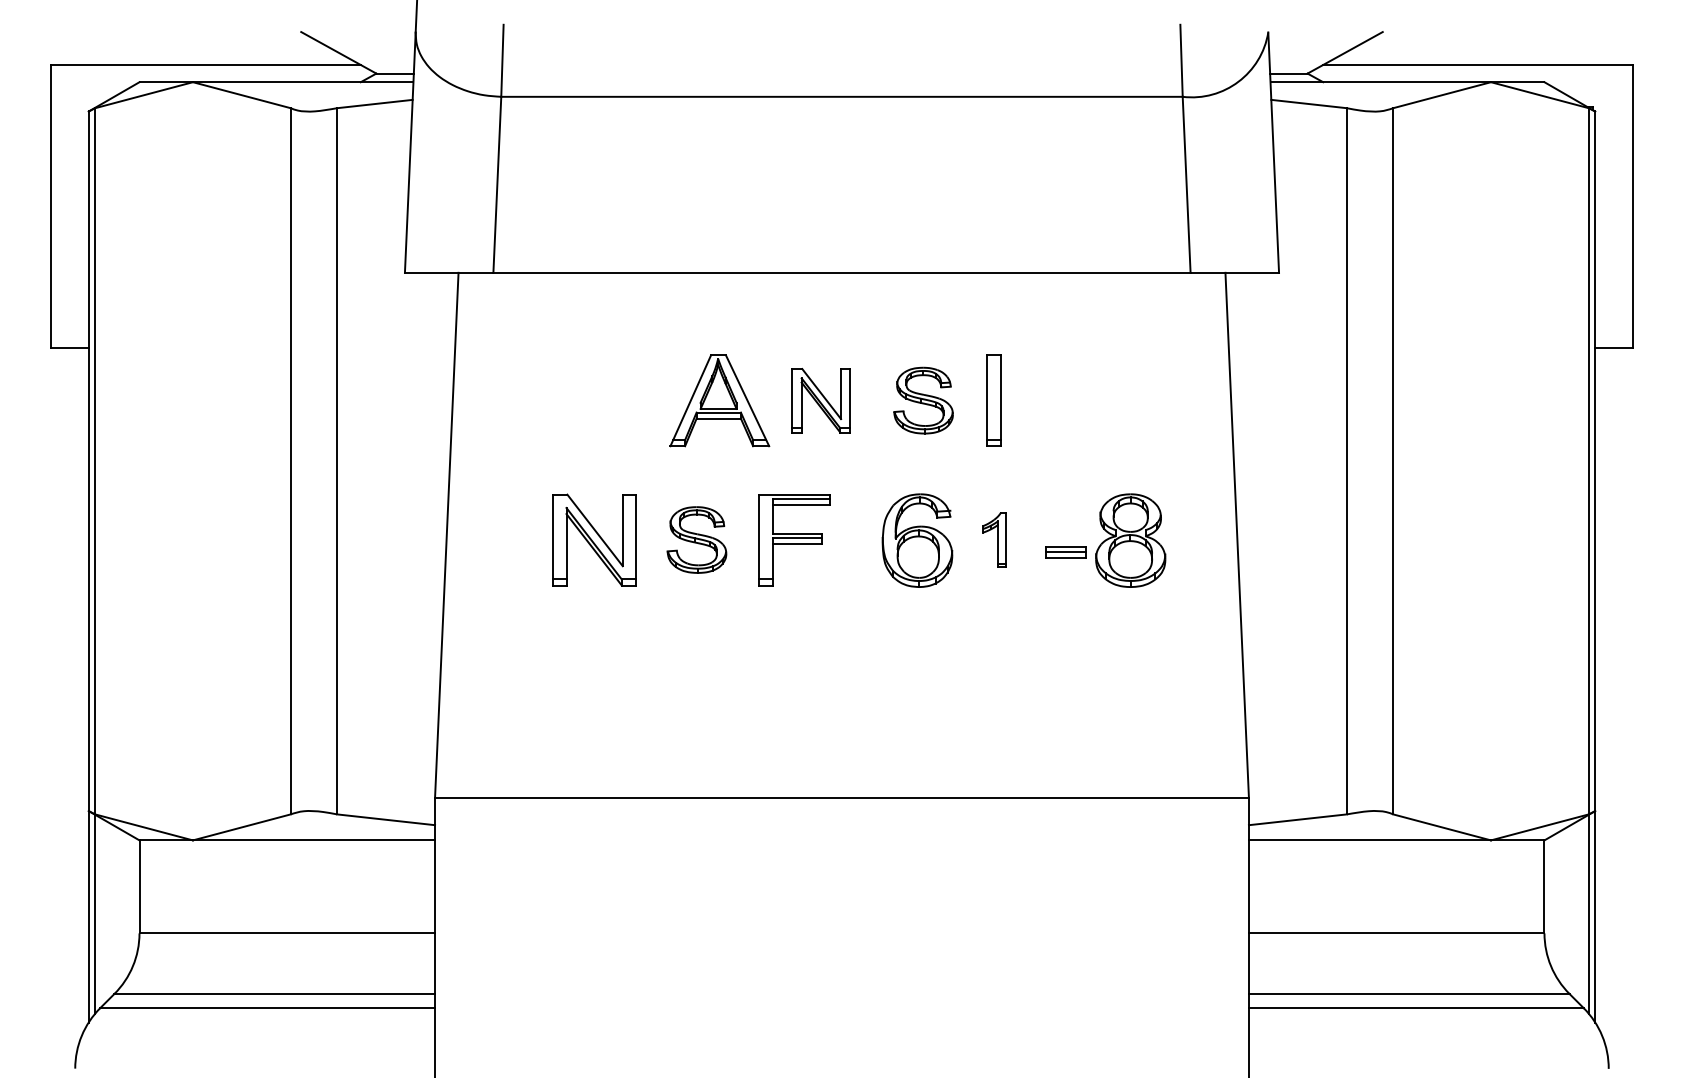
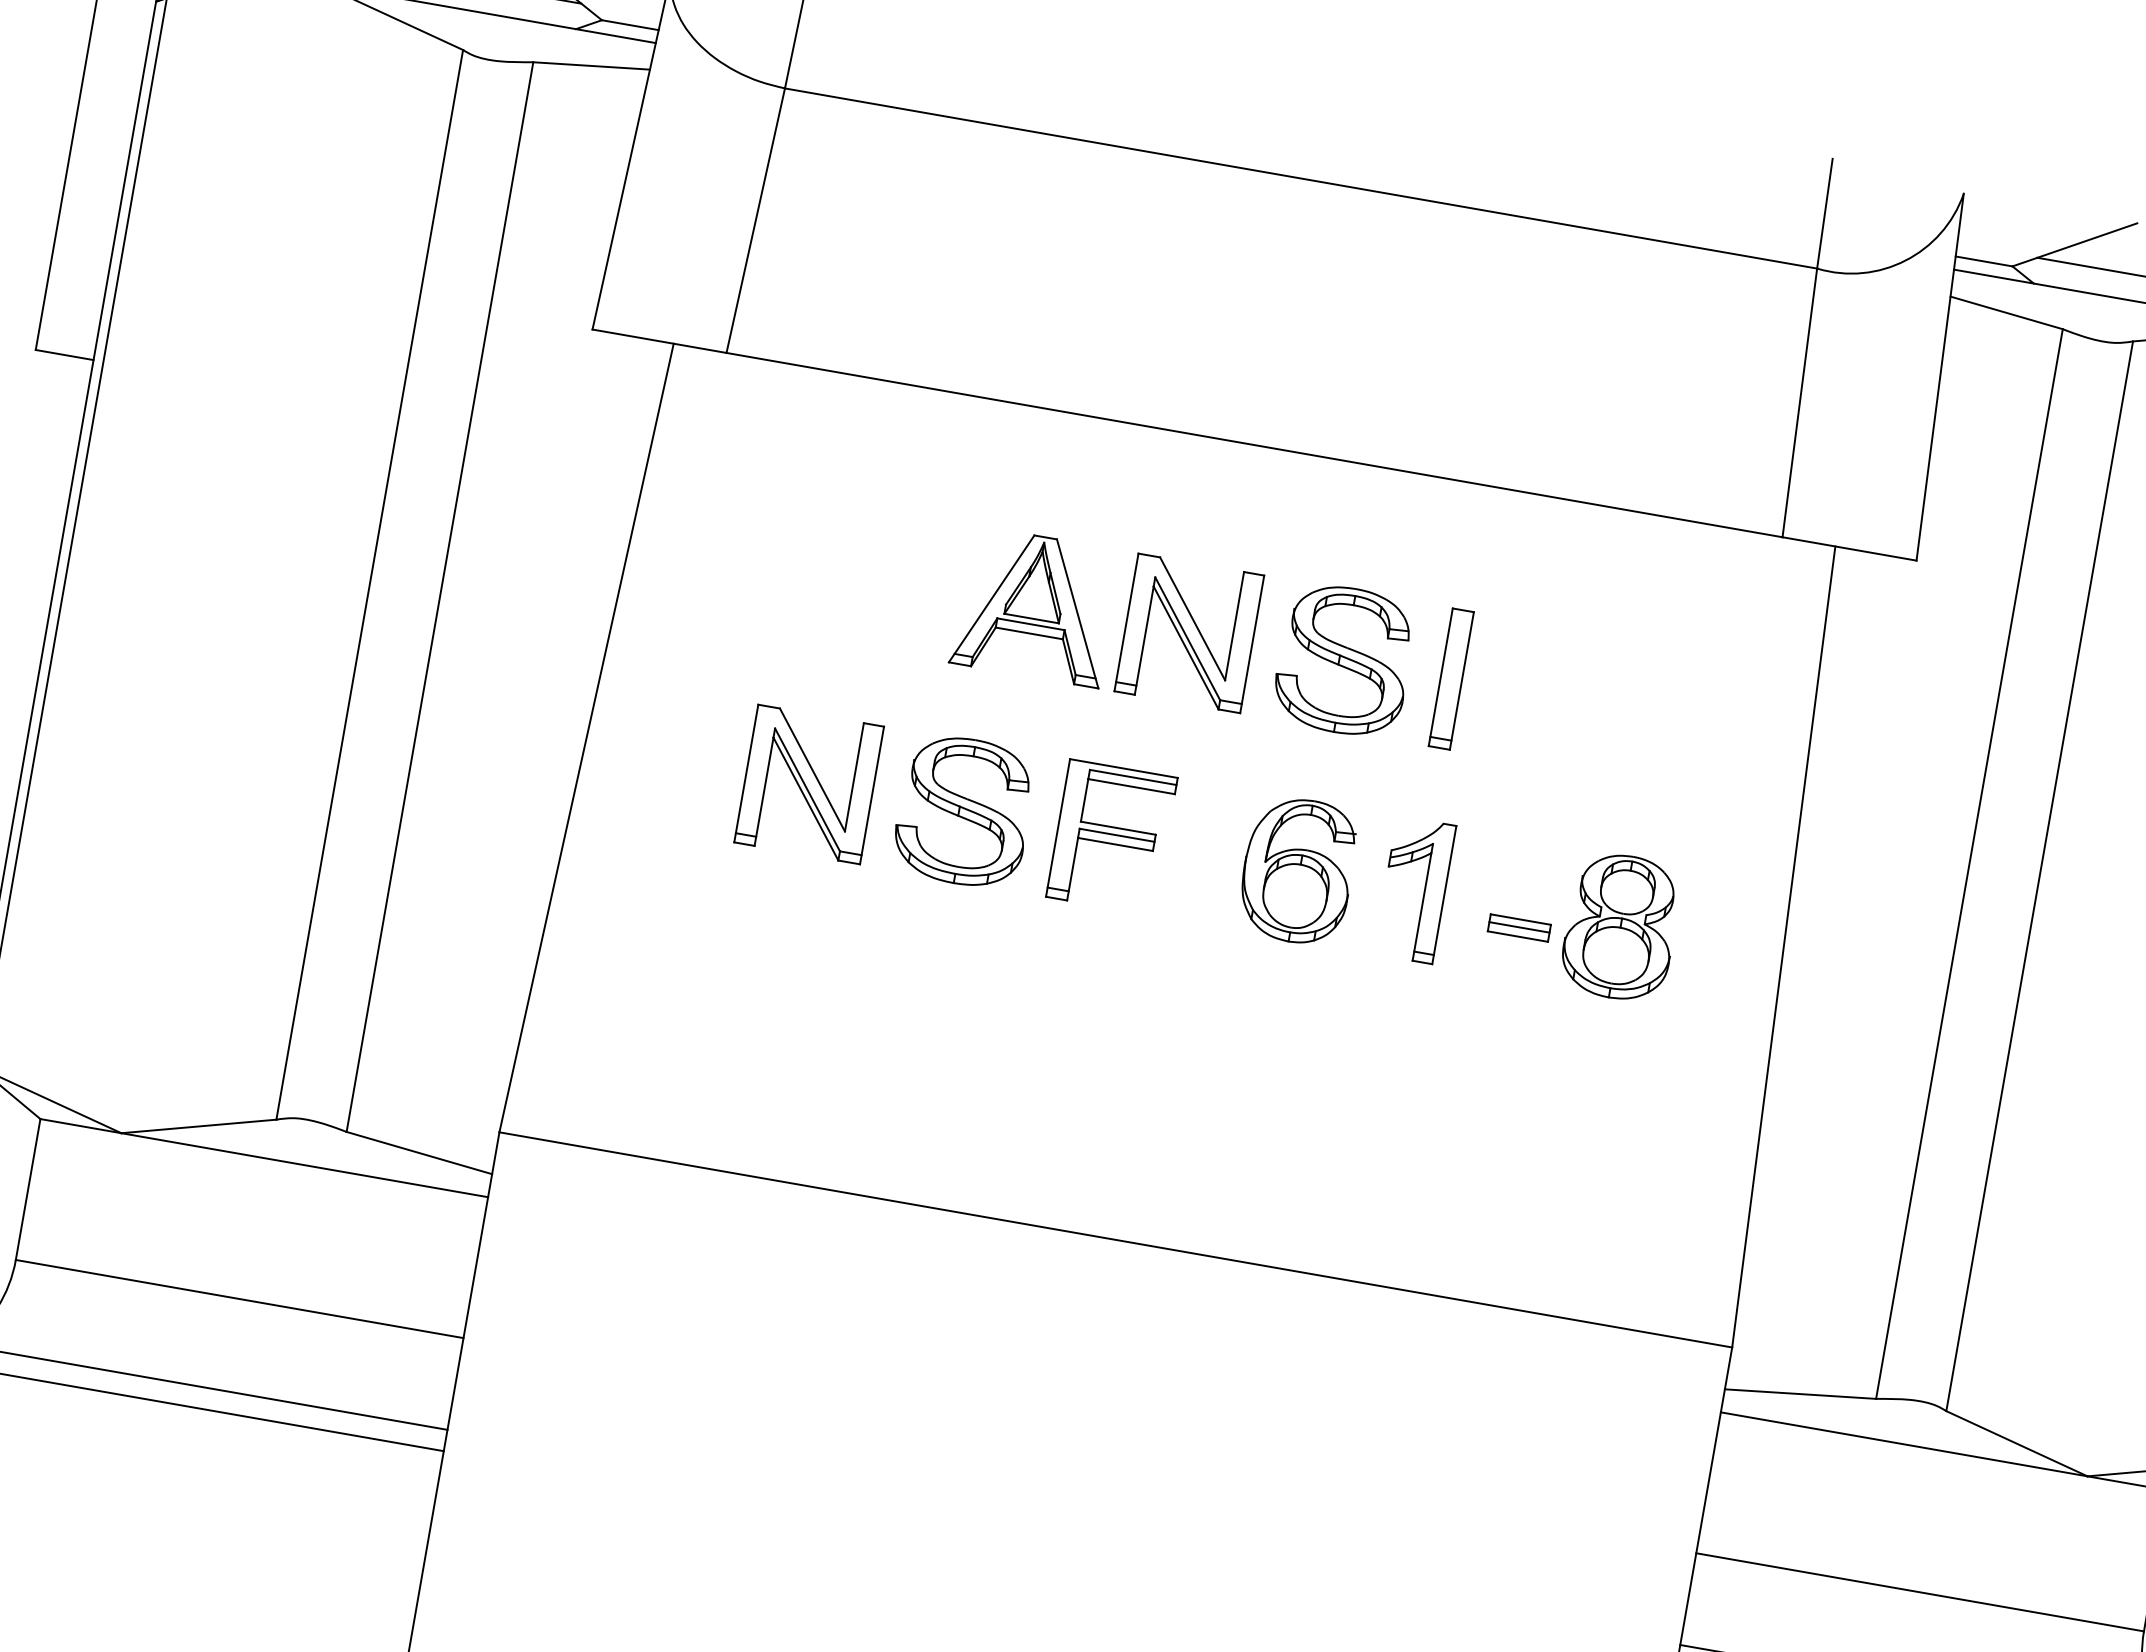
part: (821, 400) -> (1189, 633), size x1.43
part: (923, 400) -> (1344, 660), size x1.43
part: (696, 539) -> (963, 810), size x1.43
part: (994, 539) -> (1415, 889), size x1.67

